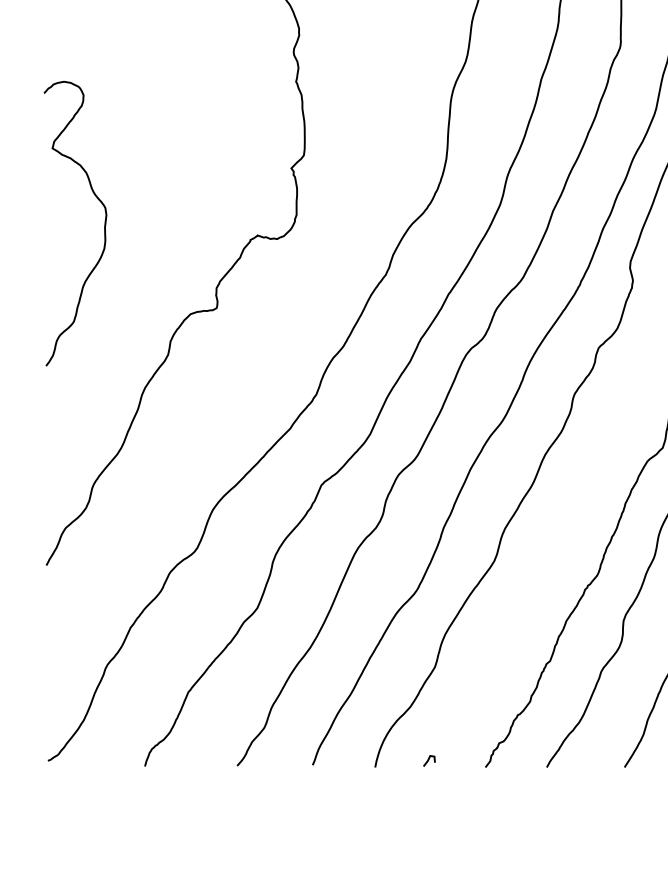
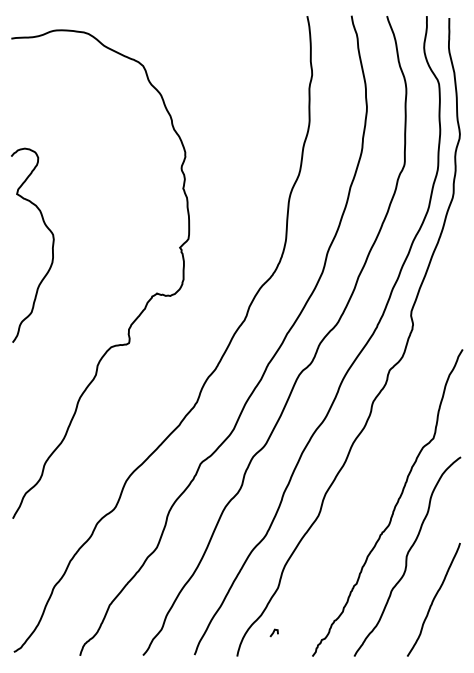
curve: (104, 222) -> (52, 244), moved
line: (428, 760) -> (273, 632), moved

